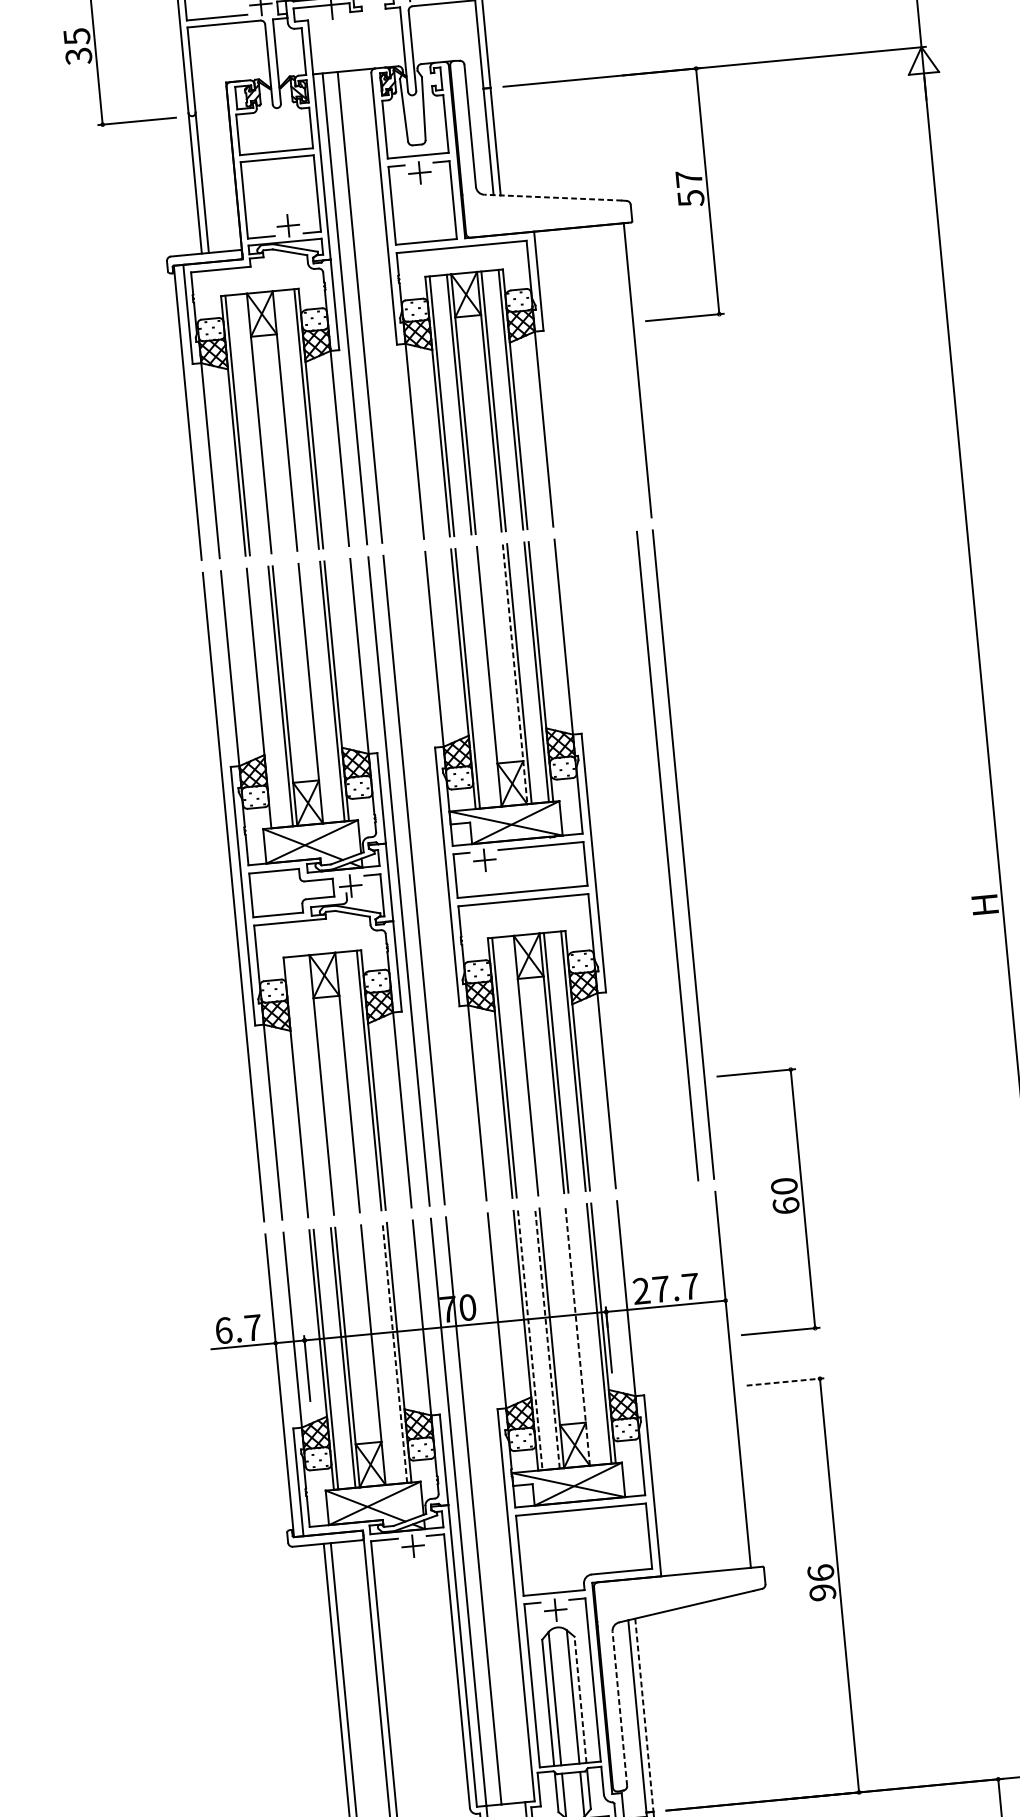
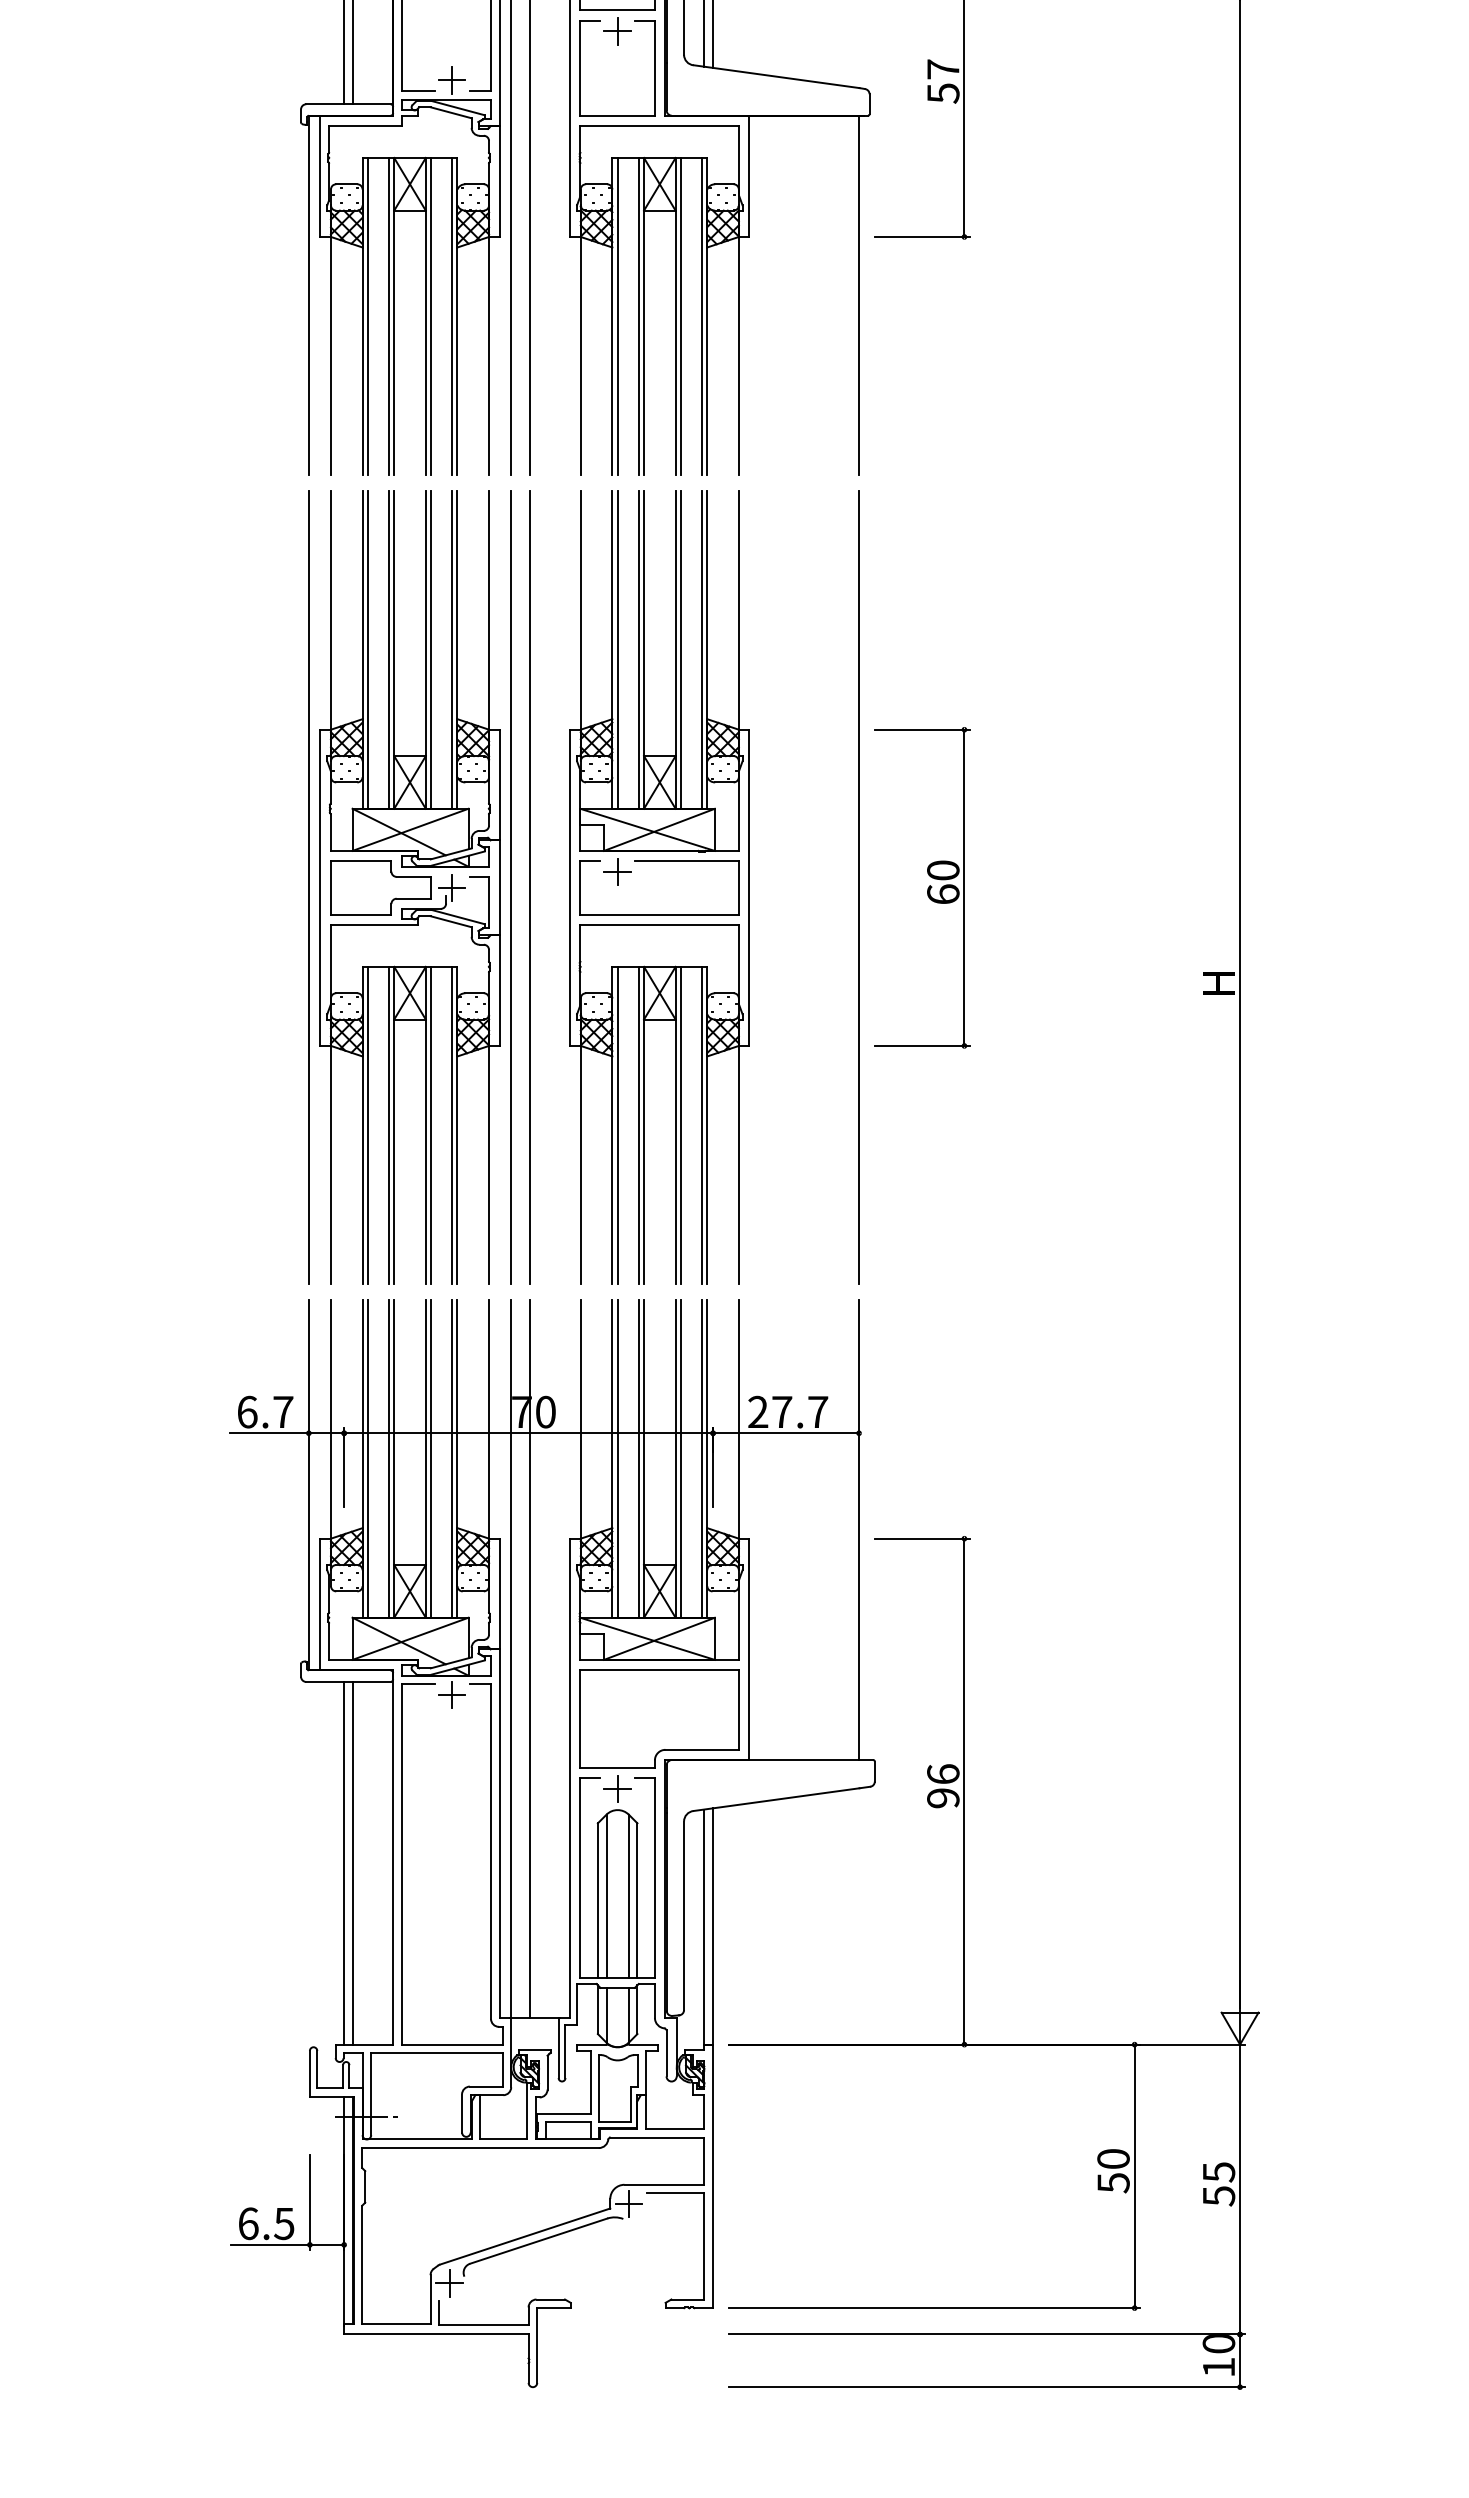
line: (553, 197) -> (776, 76), dashed -> solid
line: (289, 420) -> (431, 316), added
line: (254, 423) -> (388, 316), added
line: (515, 674) -> (675, 650), dashed -> solid
line: (484, 676) -> (638, 649), added
line: (315, 692) -> (431, 649), added
line: (263, 697) -> (367, 649), added
line: (667, 855) -> (839, 887), removed
line: (521, 1066) -> (638, 1125), added
line: (352, 1082) -> (431, 1125), added
line: (317, 1085) -> (388, 1125), added
line: (299, 1086) -> (367, 1125), added
part: (768, 1201) -> (922, 887), moved
line: (581, 1335) -> (680, 1458), added
line: (577, 1336) -> (675, 1459), dashed -> solid
line: (547, 1339) -> (638, 1459), dashed -> solid
line: (530, 1340) -> (617, 1459), dashed -> solid
line: (395, 1352) -> (452, 1458), dashed -> solid
line: (377, 1354) -> (431, 1458), added
line: (785, 1381) -> (922, 1538), dashed -> solid
line: (580, 1699) -> (637, 1900), dashed -> solid
line: (620, 1708) -> (684, 1915), dashed -> solid
line: (644, 1715) -> (713, 1926), dashed -> solid

